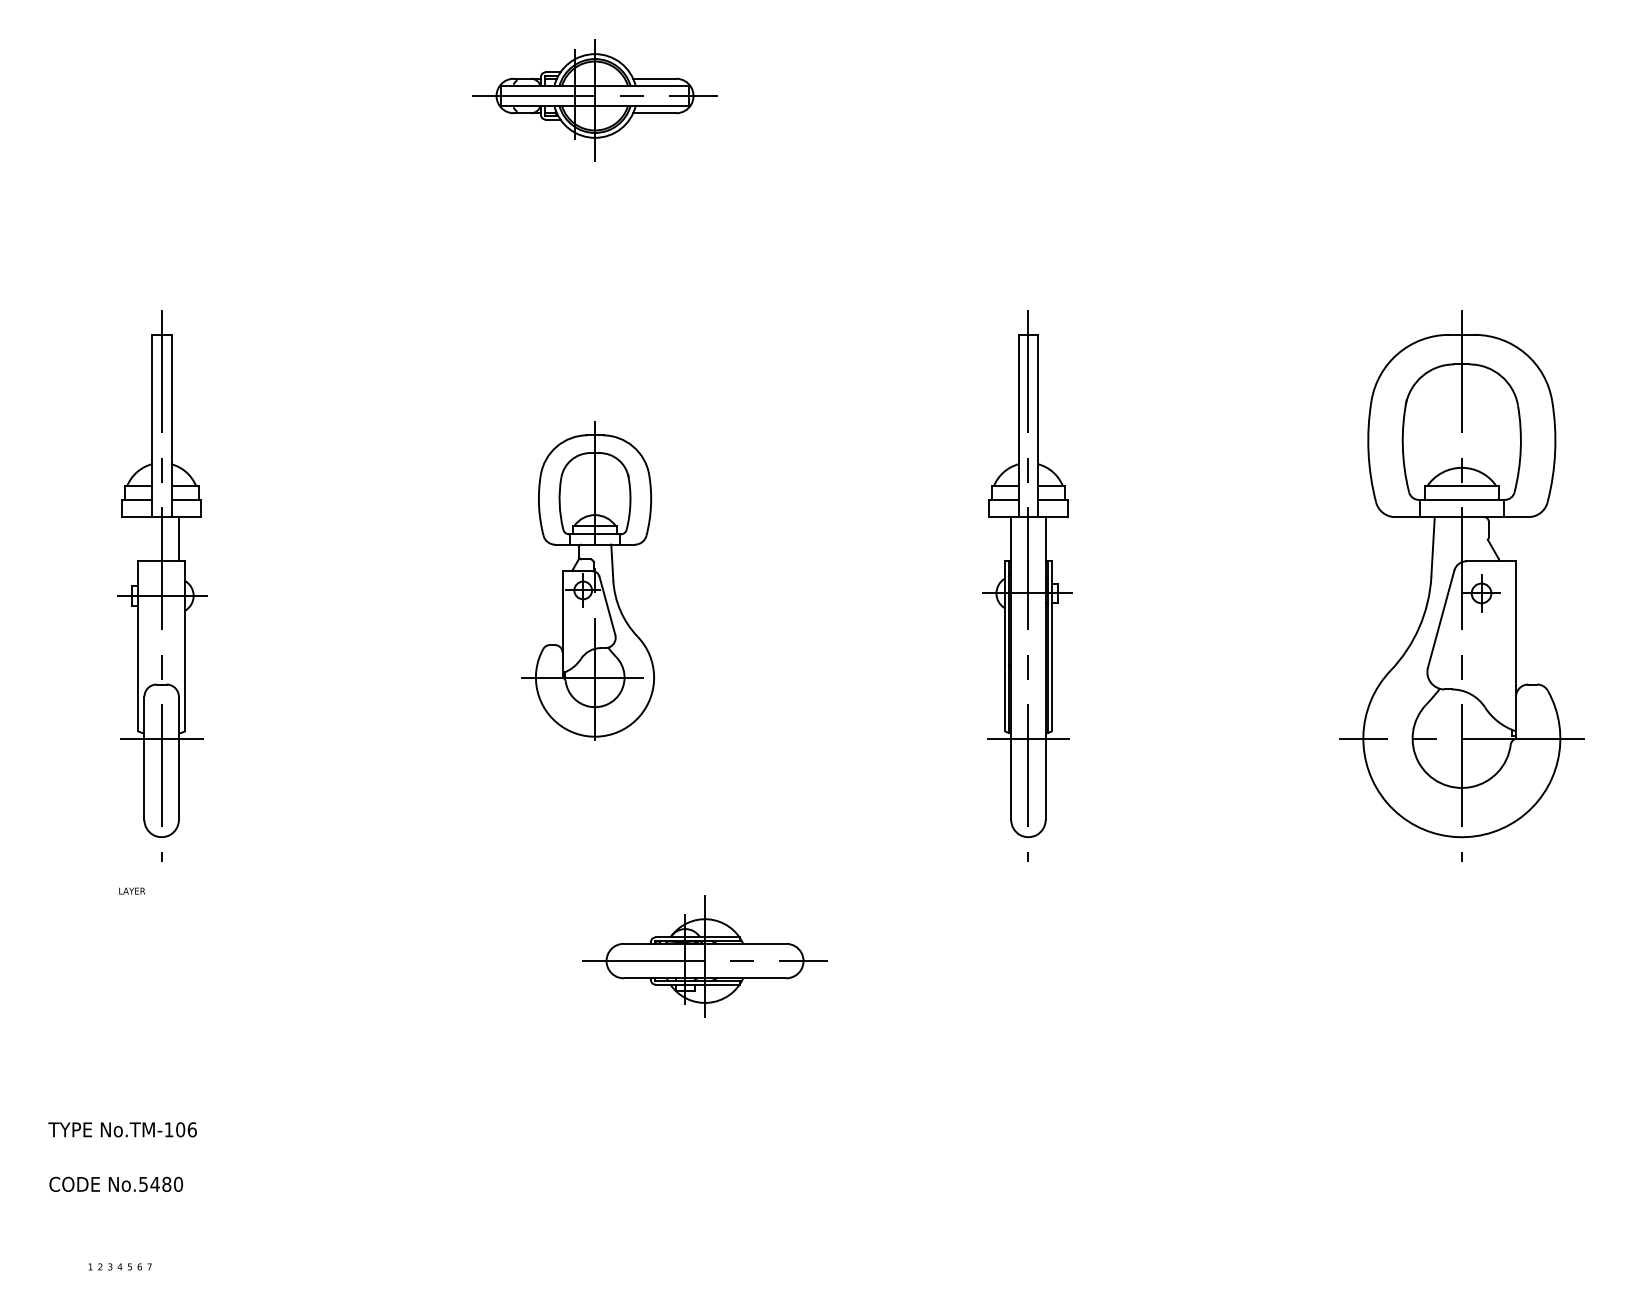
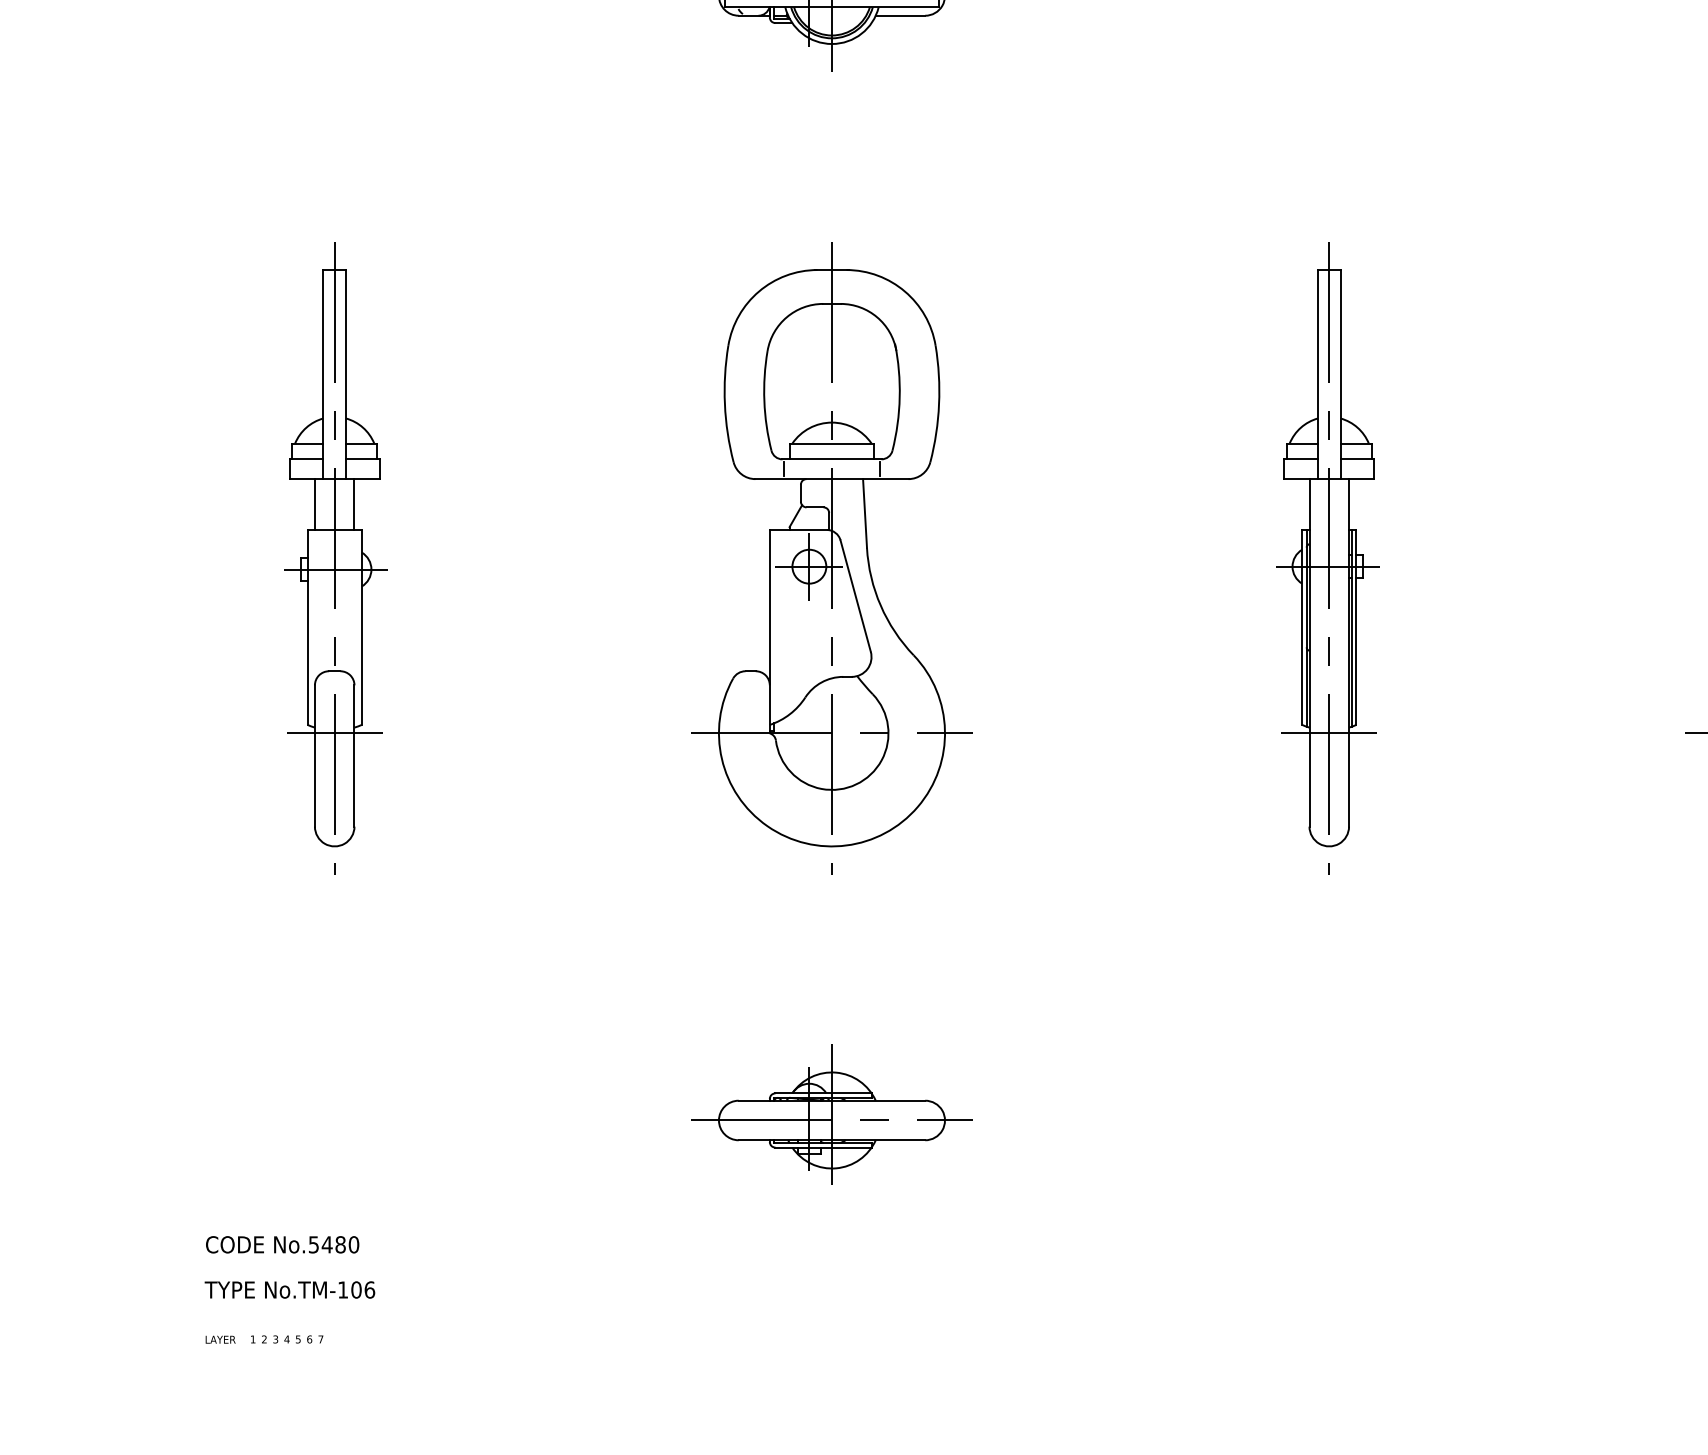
line: (144, 539) -> (315, 504), added
part: (594, 585) -> (831, 557), size x1.67
text: (132, 890) -> (220, 1338), moved
part: (704, 956) -> (831, 1115), moved
text: (122, 1129) -> (289, 1289), moved

